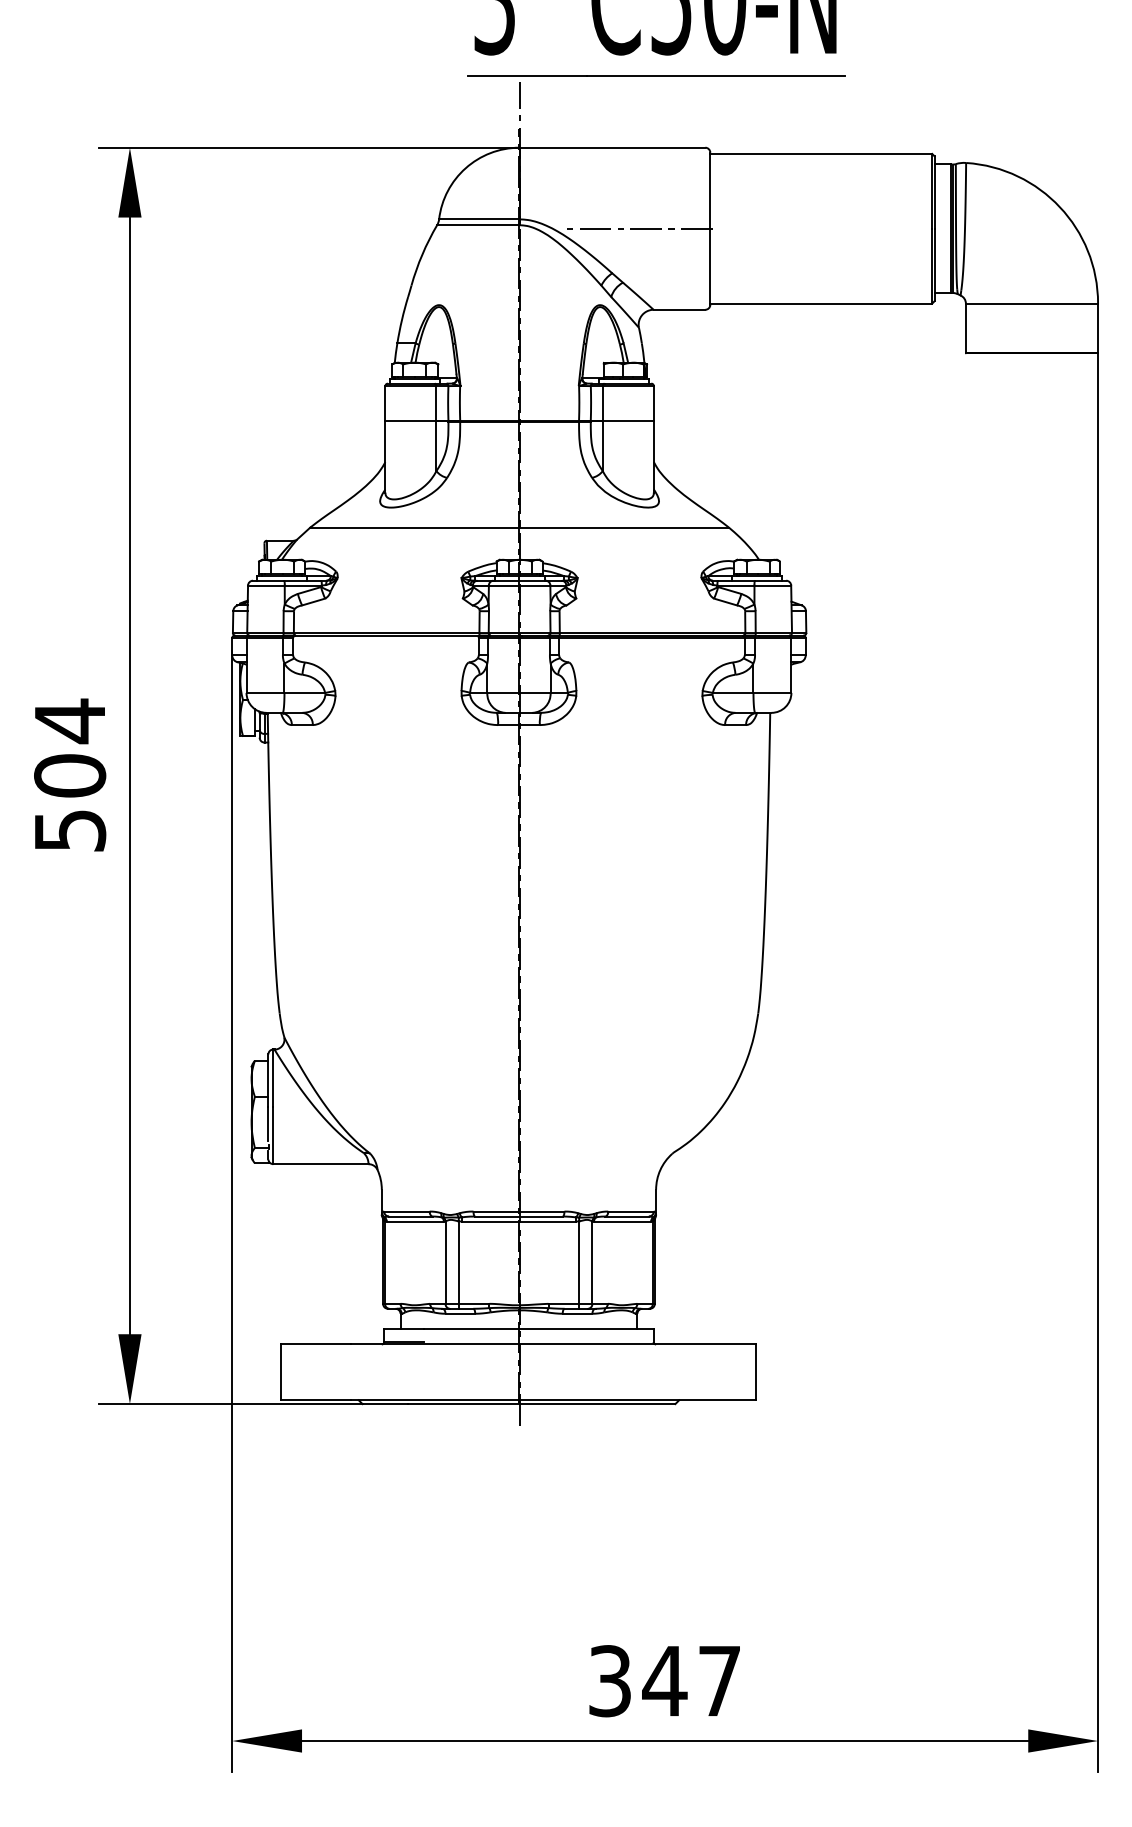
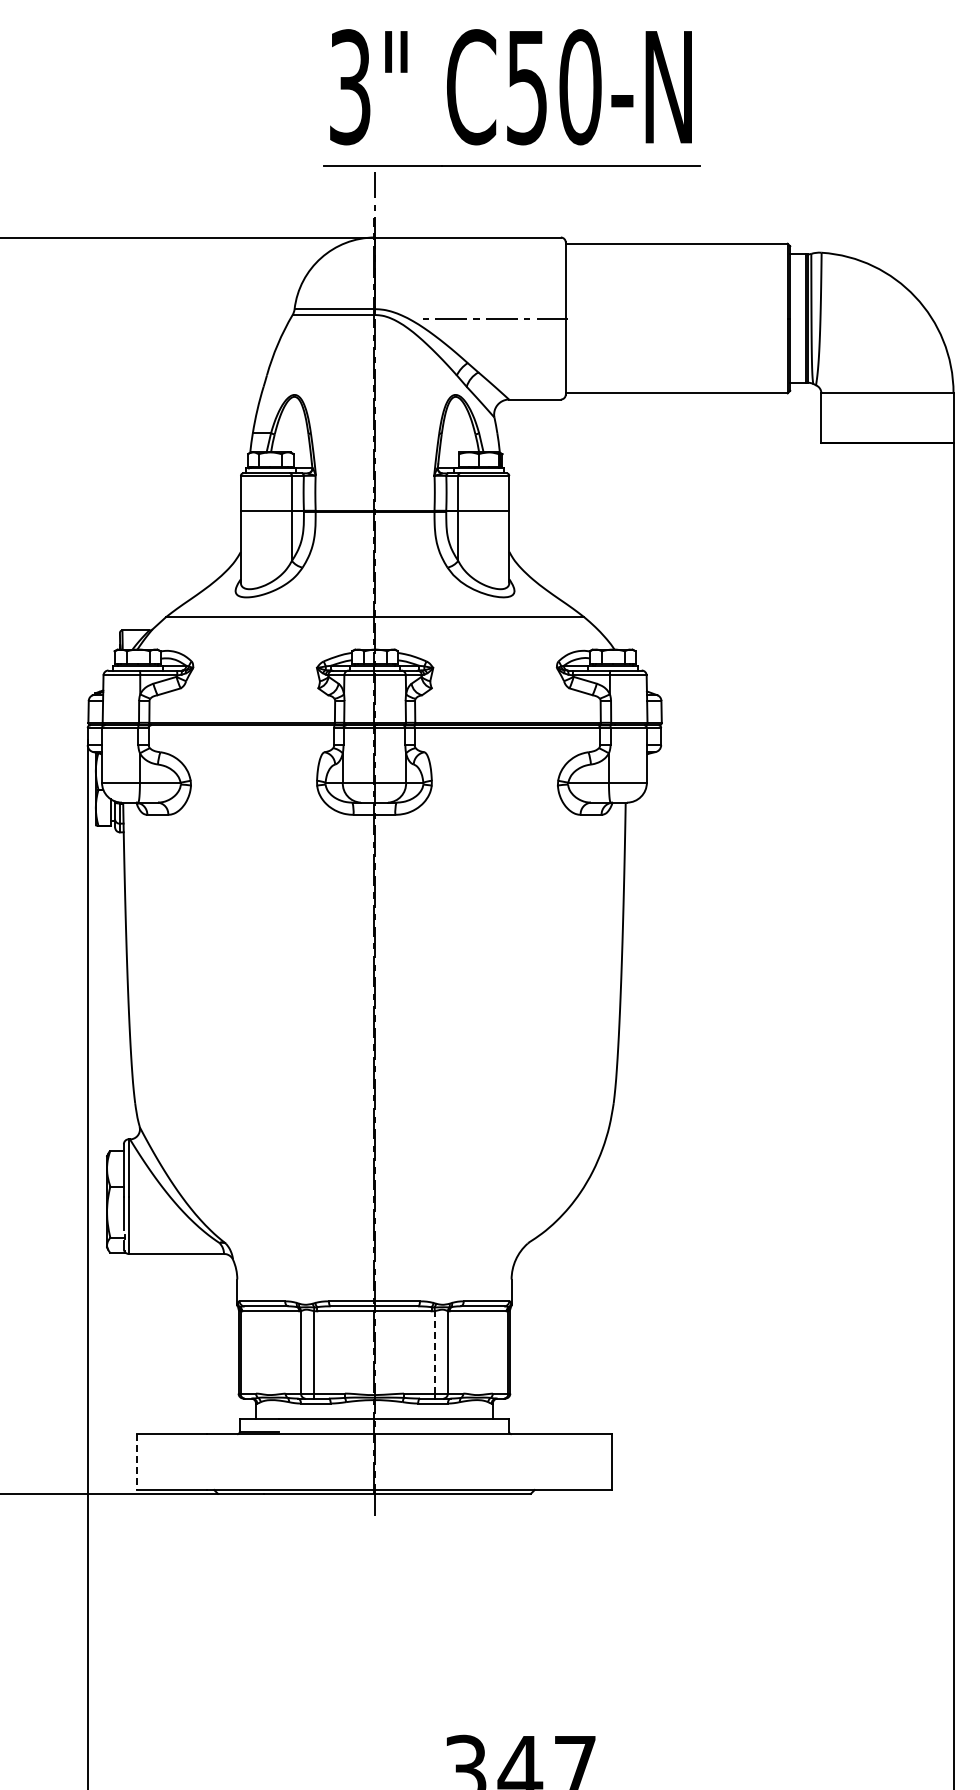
line: (579, 1262) -> (434, 1352), solid -> dashed
line: (281, 1372) -> (136, 1462), solid -> dashed

